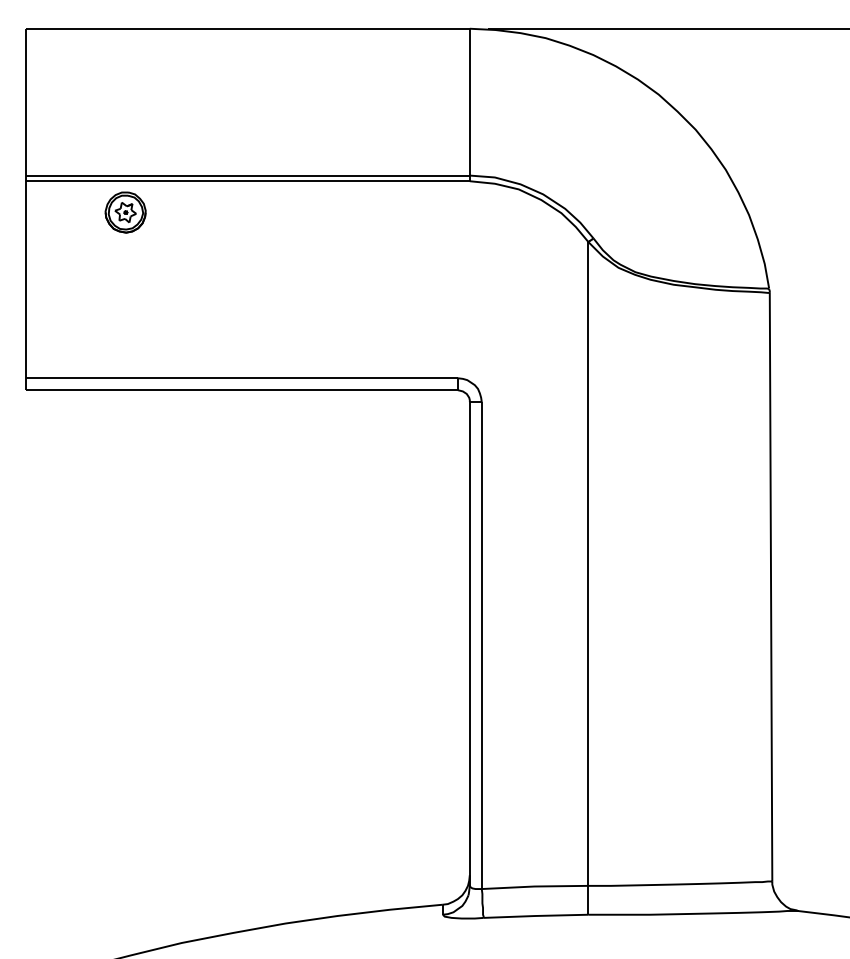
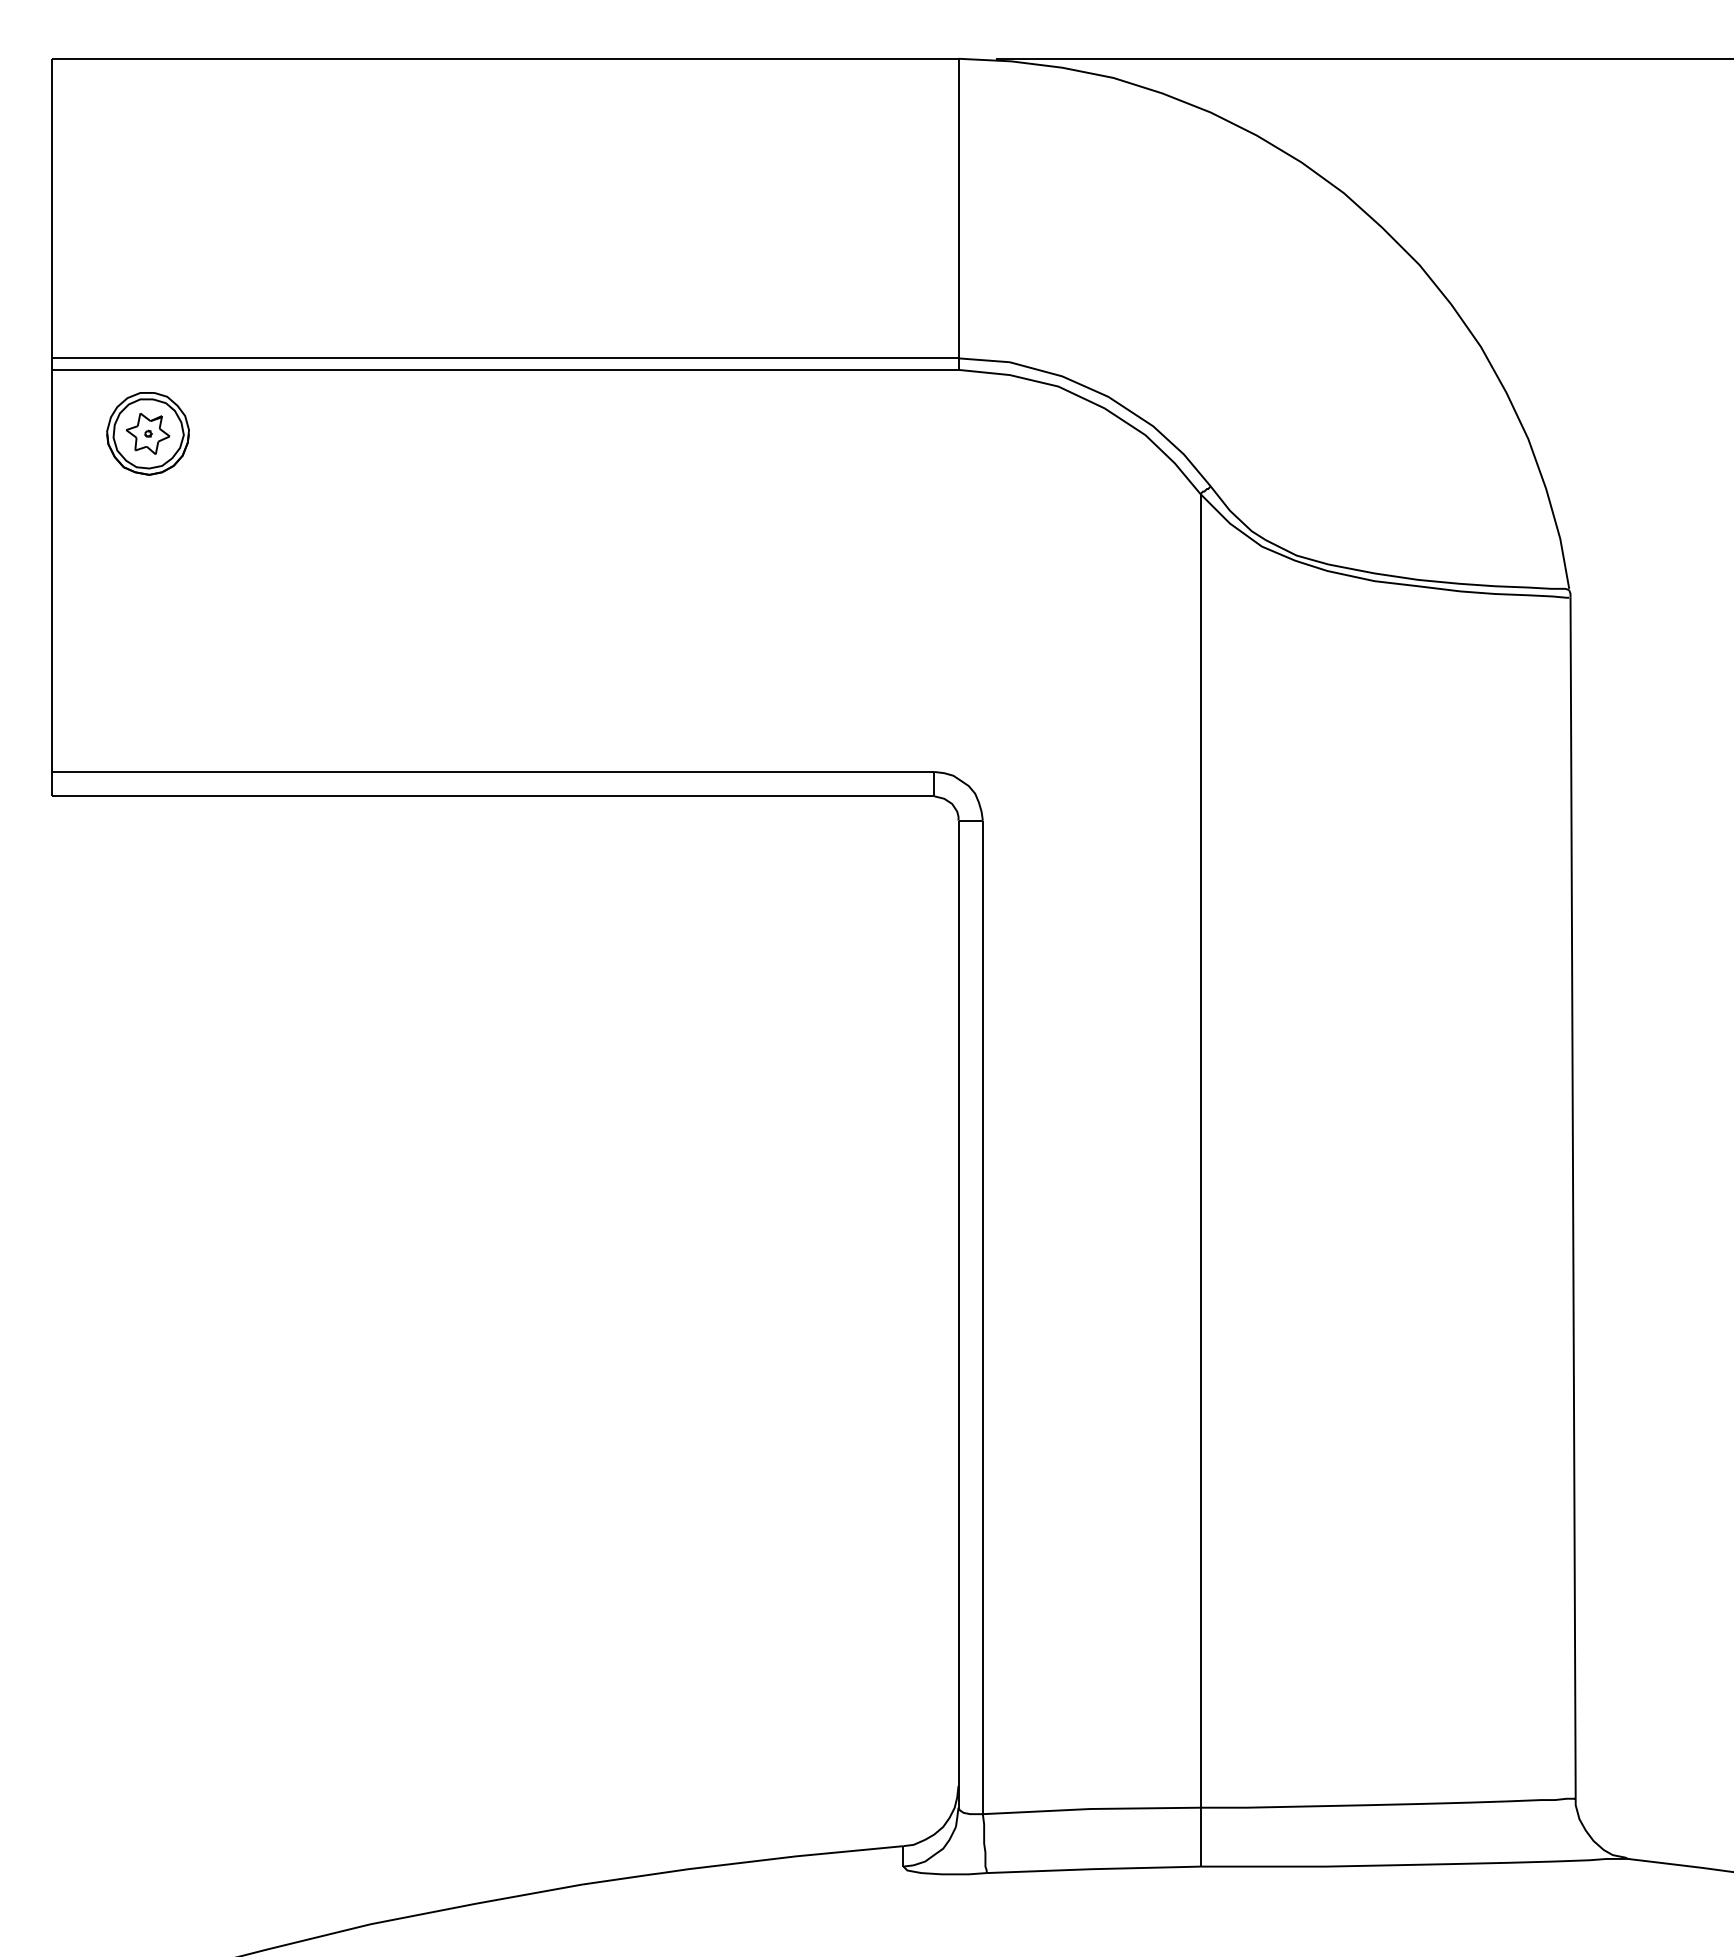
part: (125, 212) -> (147, 433), moved

